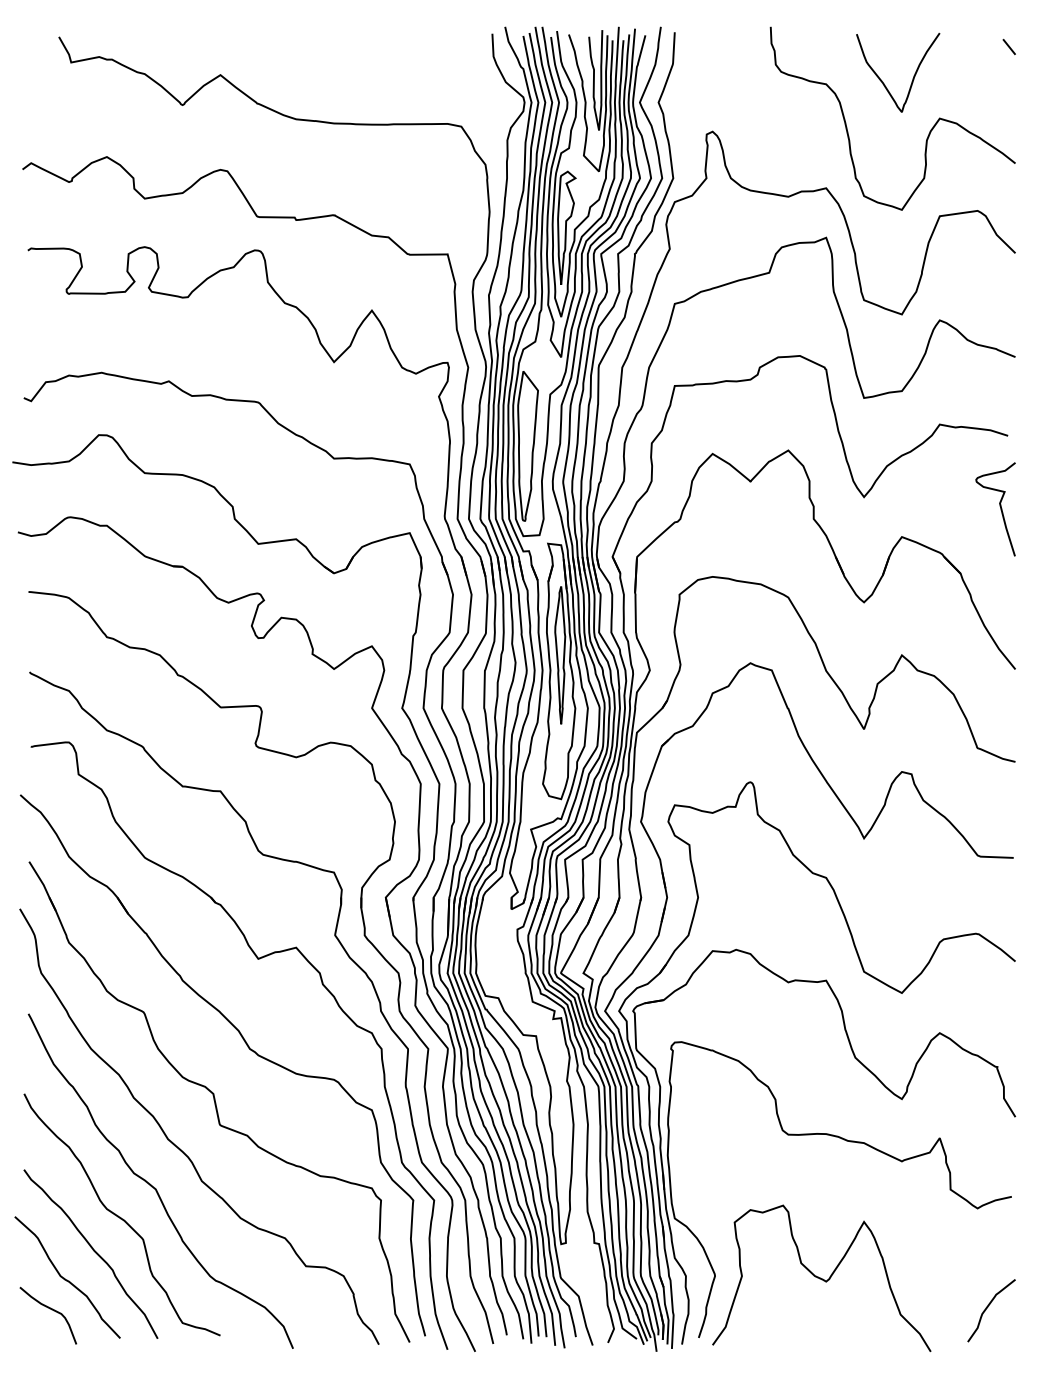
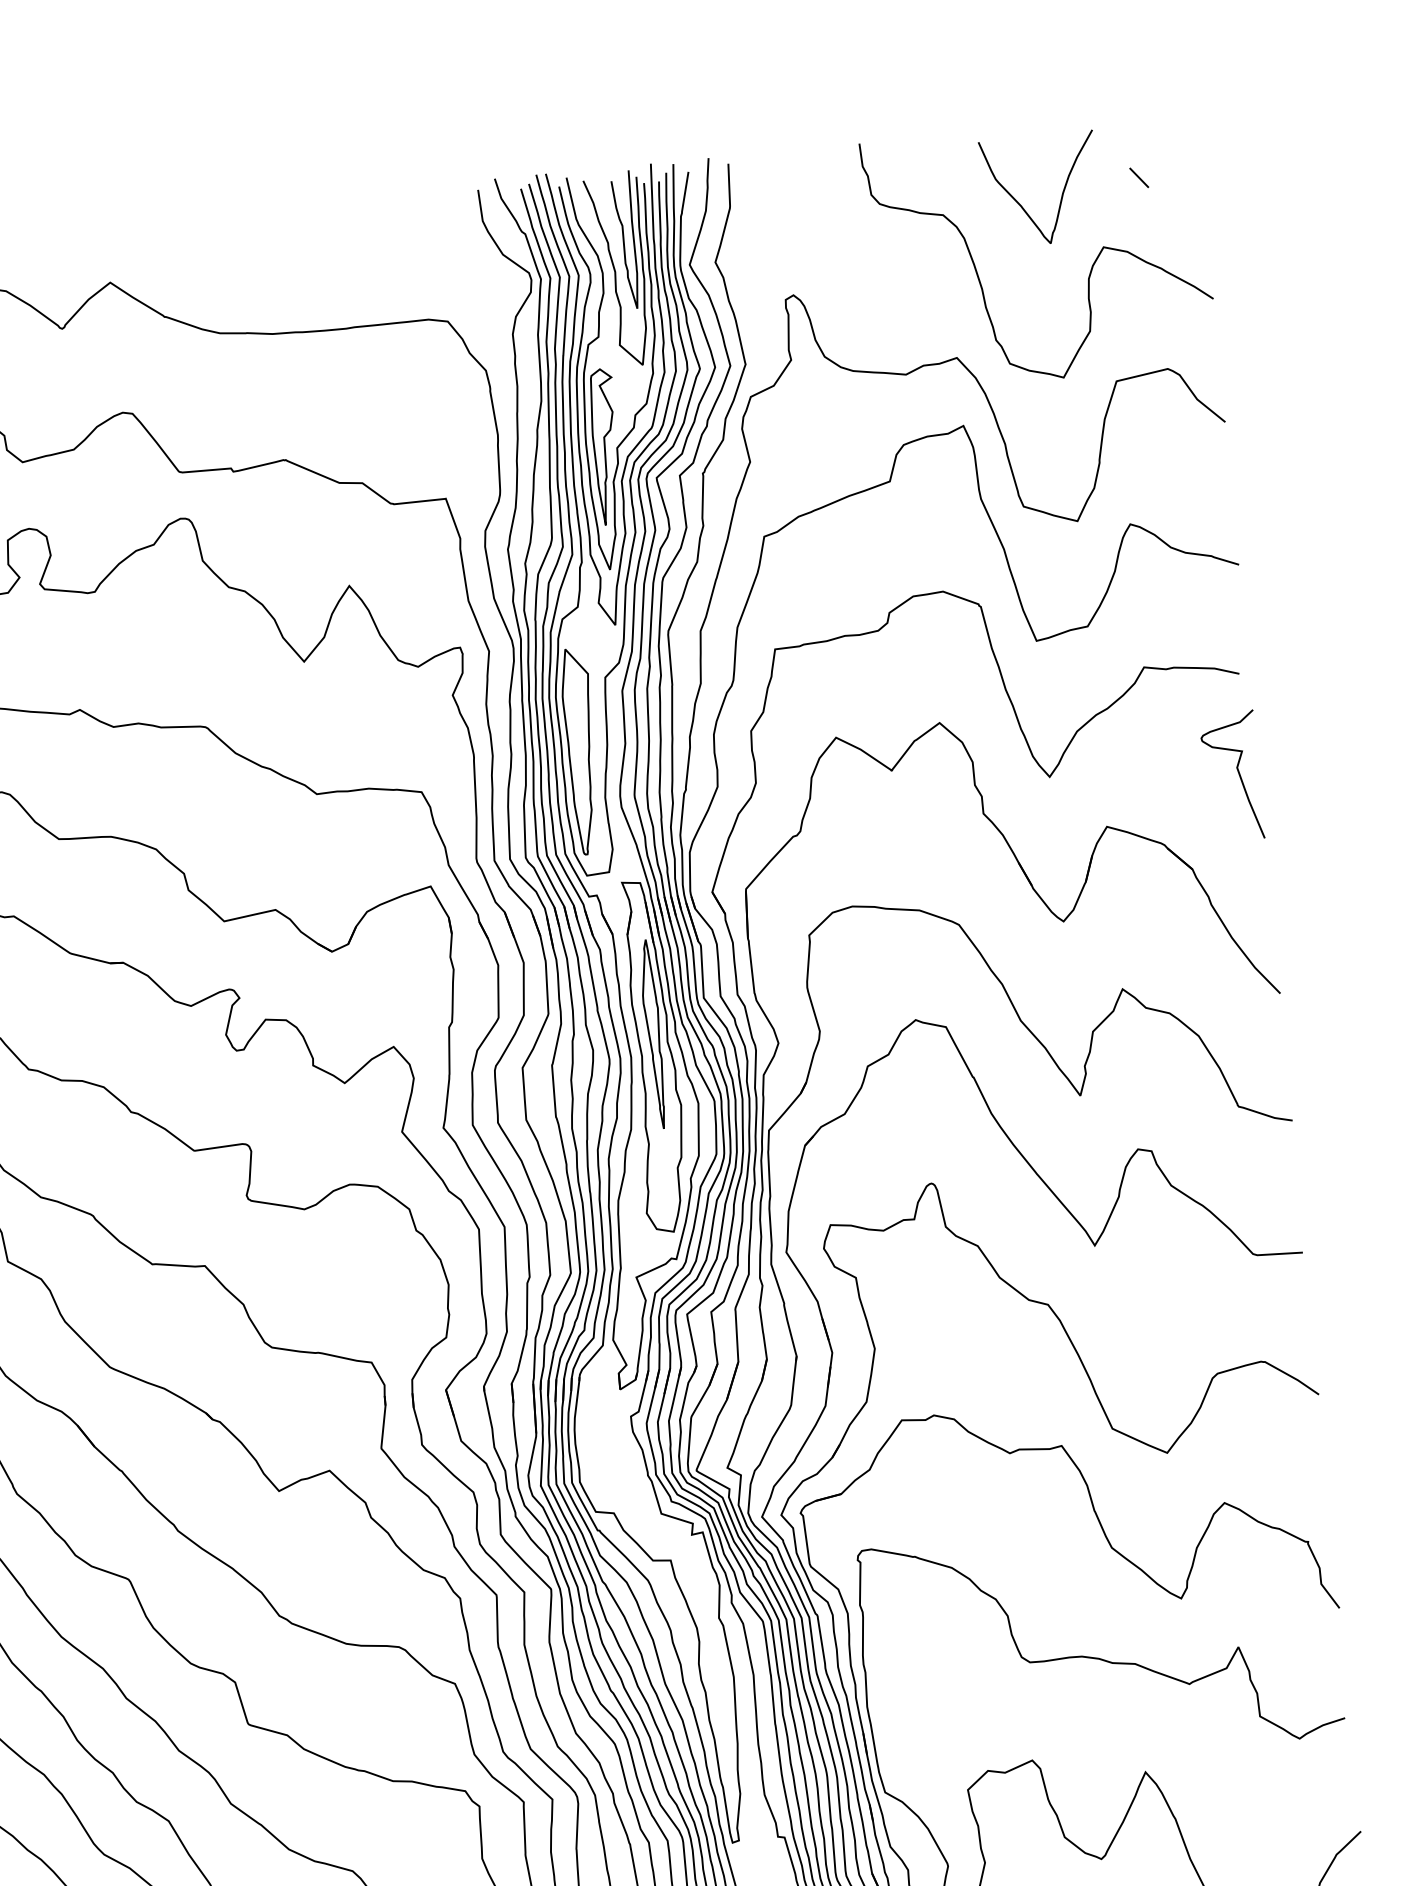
line: (1008, 47) -> (1138, 178), moved

